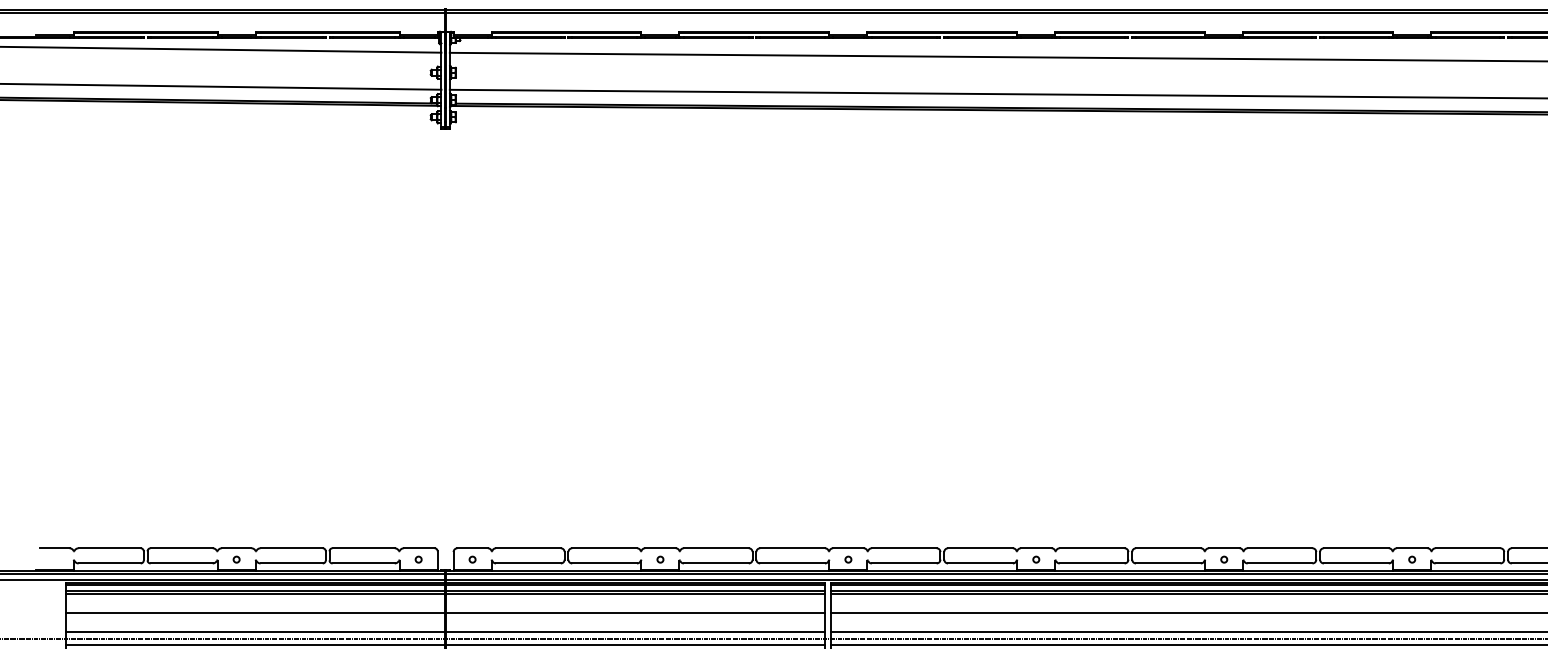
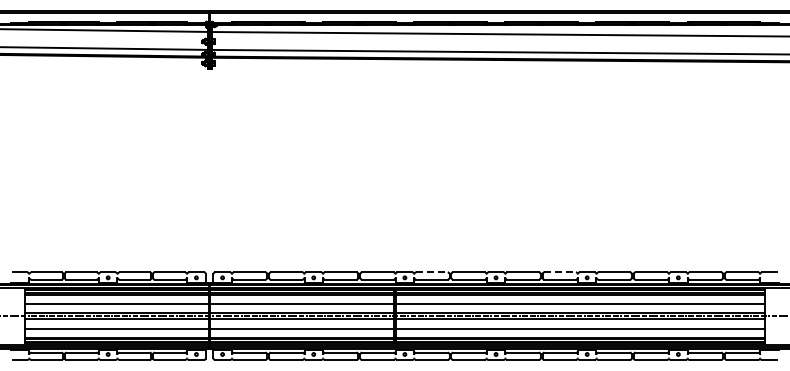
line: (903, 548) -> (431, 272), solid -> dashed
line: (1169, 548) -> (560, 272), solid -> dashed

